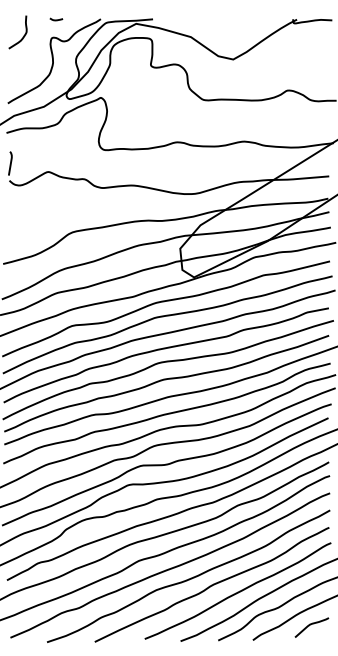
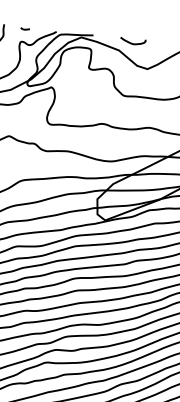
curve: (207, 24) -> (131, 42), added

